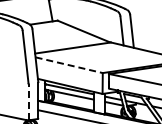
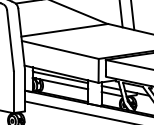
line: (69, 65) -> (60, 50), dashed -> solid
line: (28, 101) -> (13, 91), dashed -> solid

